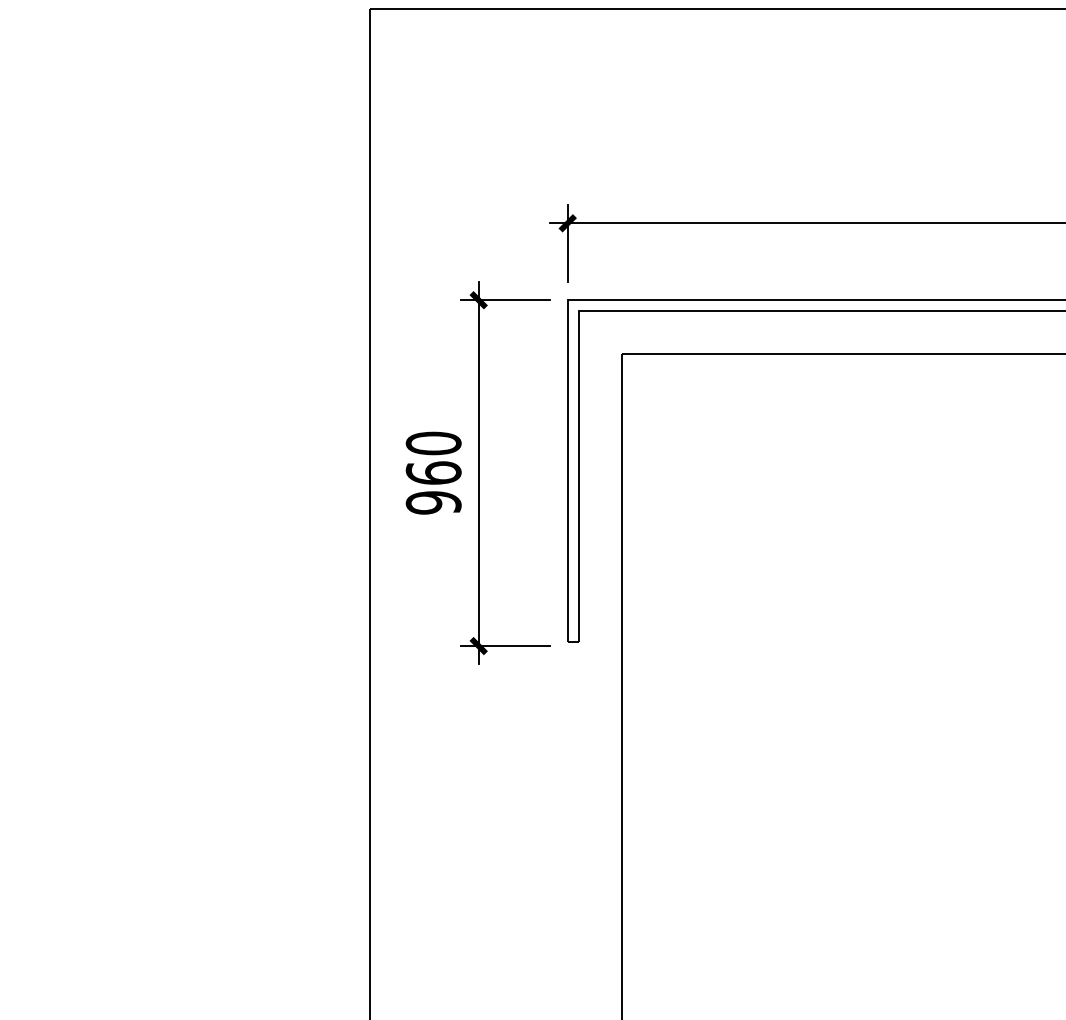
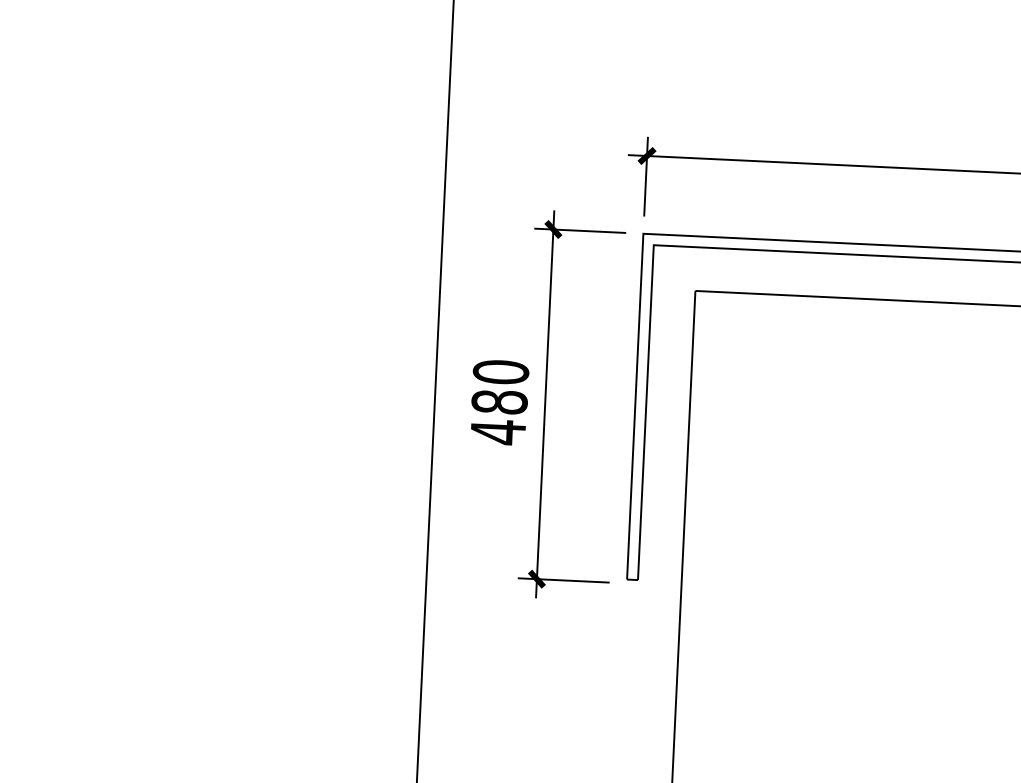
text: (433, 488) -> (498, 417), 960 -> 480

